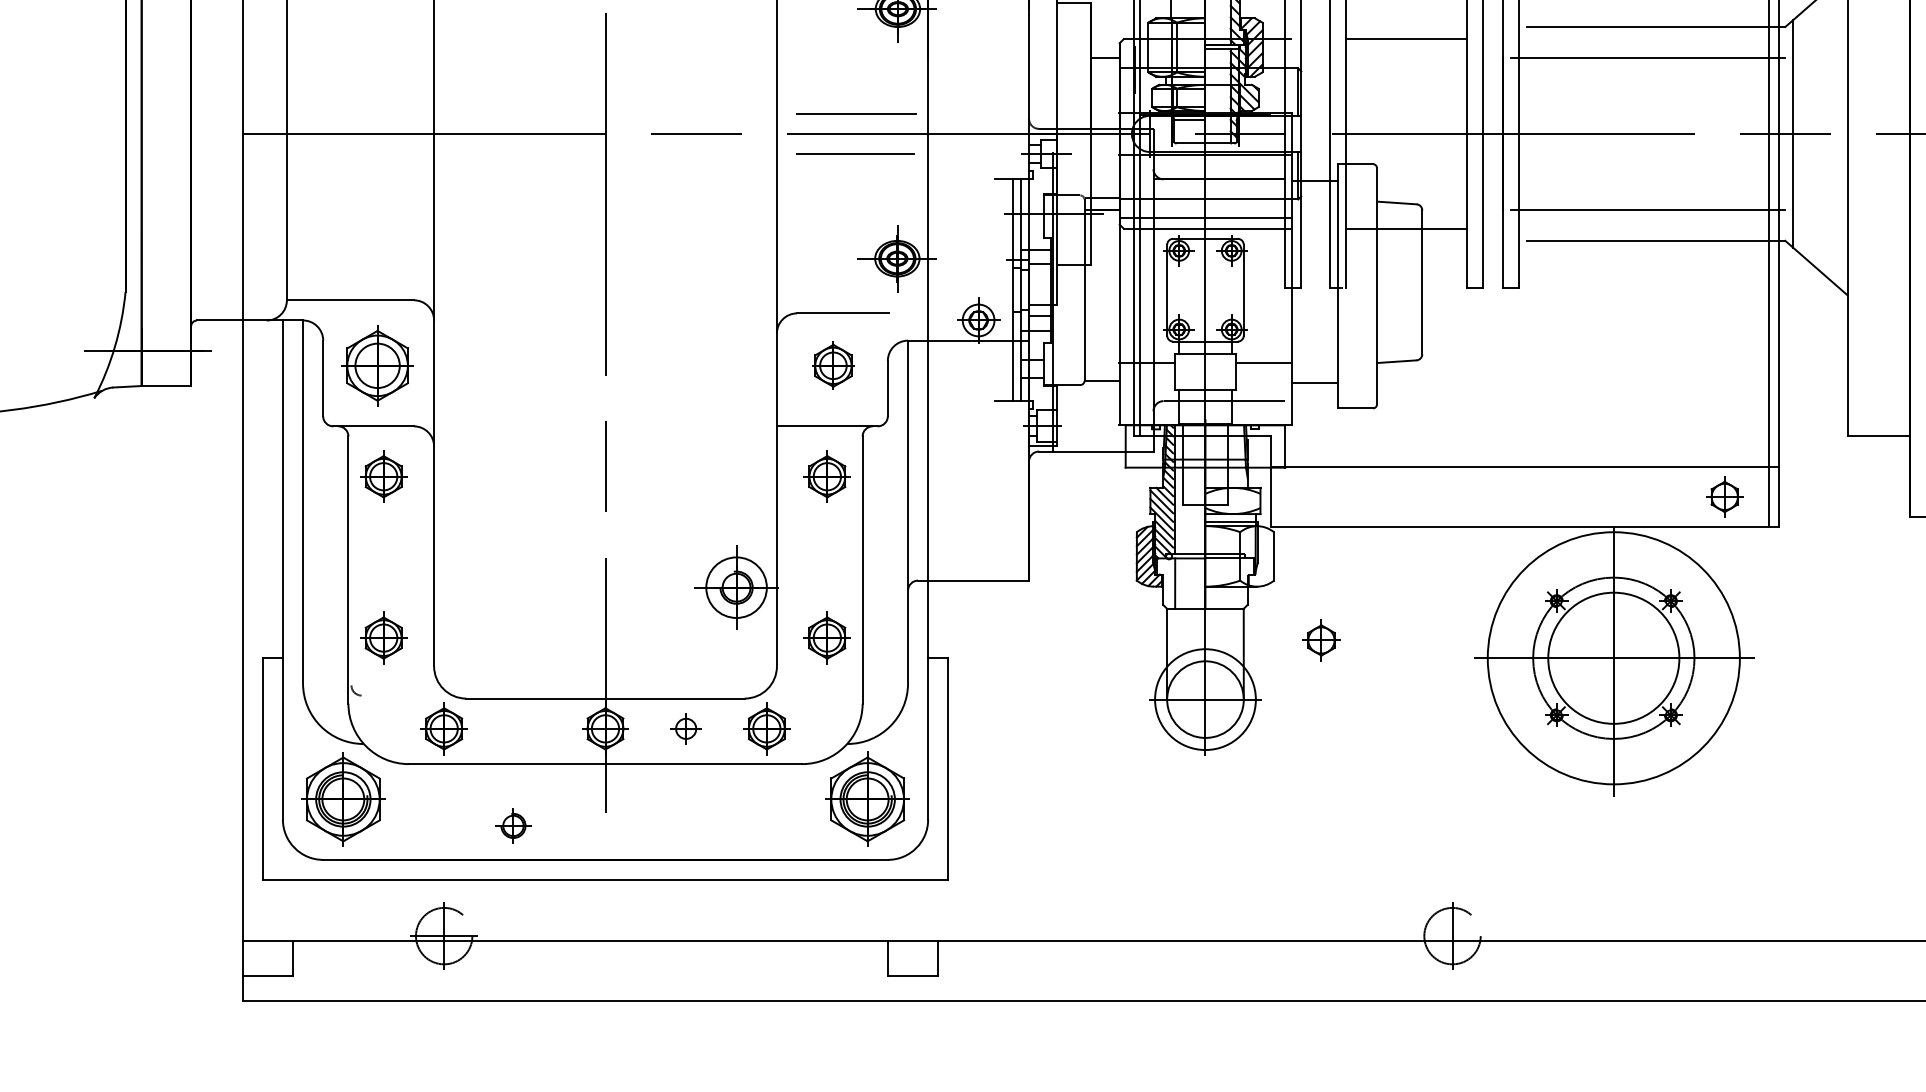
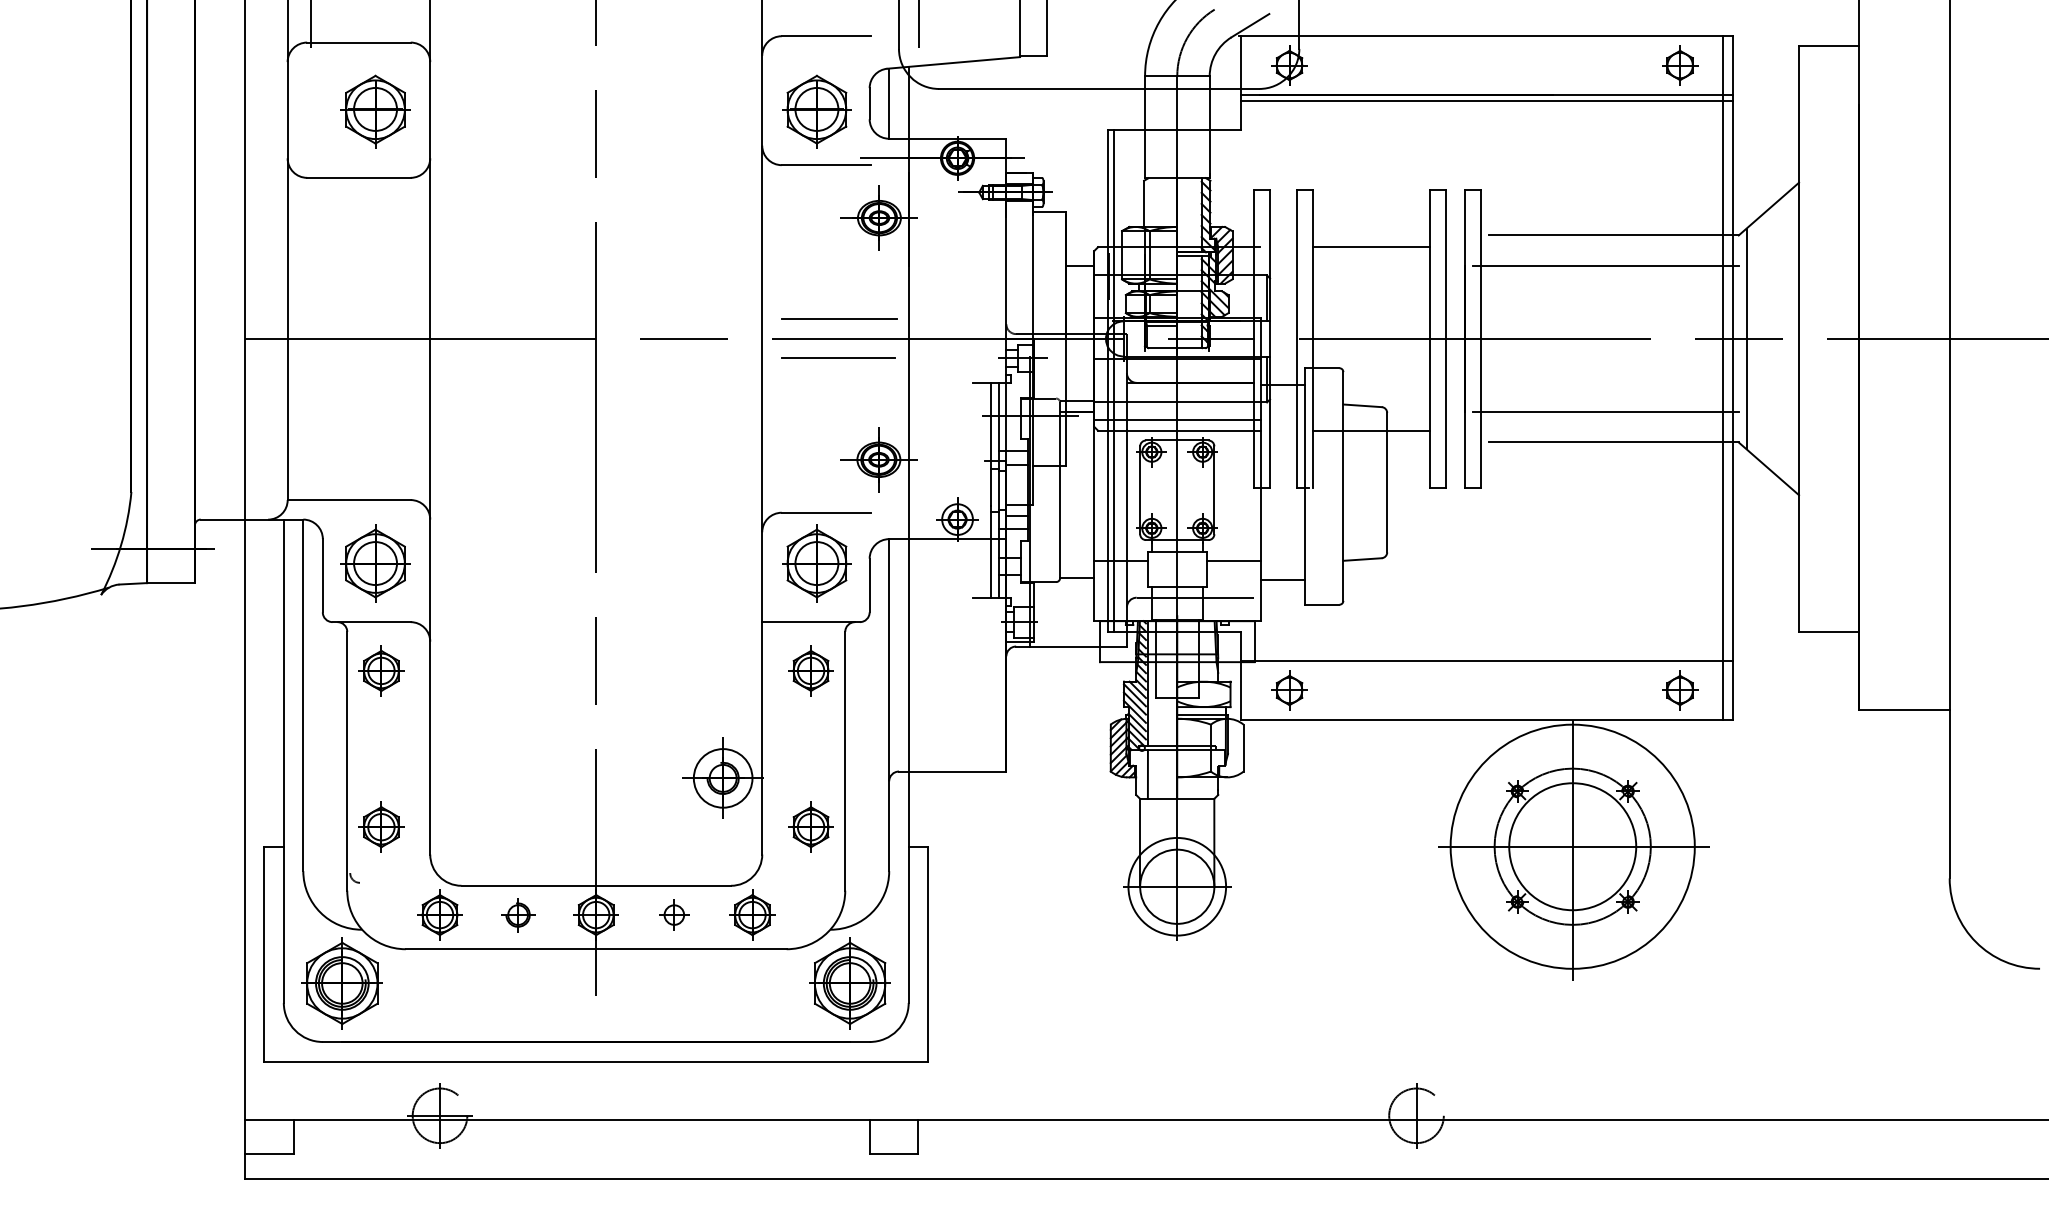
part: (832, 365) -> (816, 563), size x1.67
part: (1321, 640) -> (1289, 690), moved
part: (513, 826) -> (518, 915), moved

